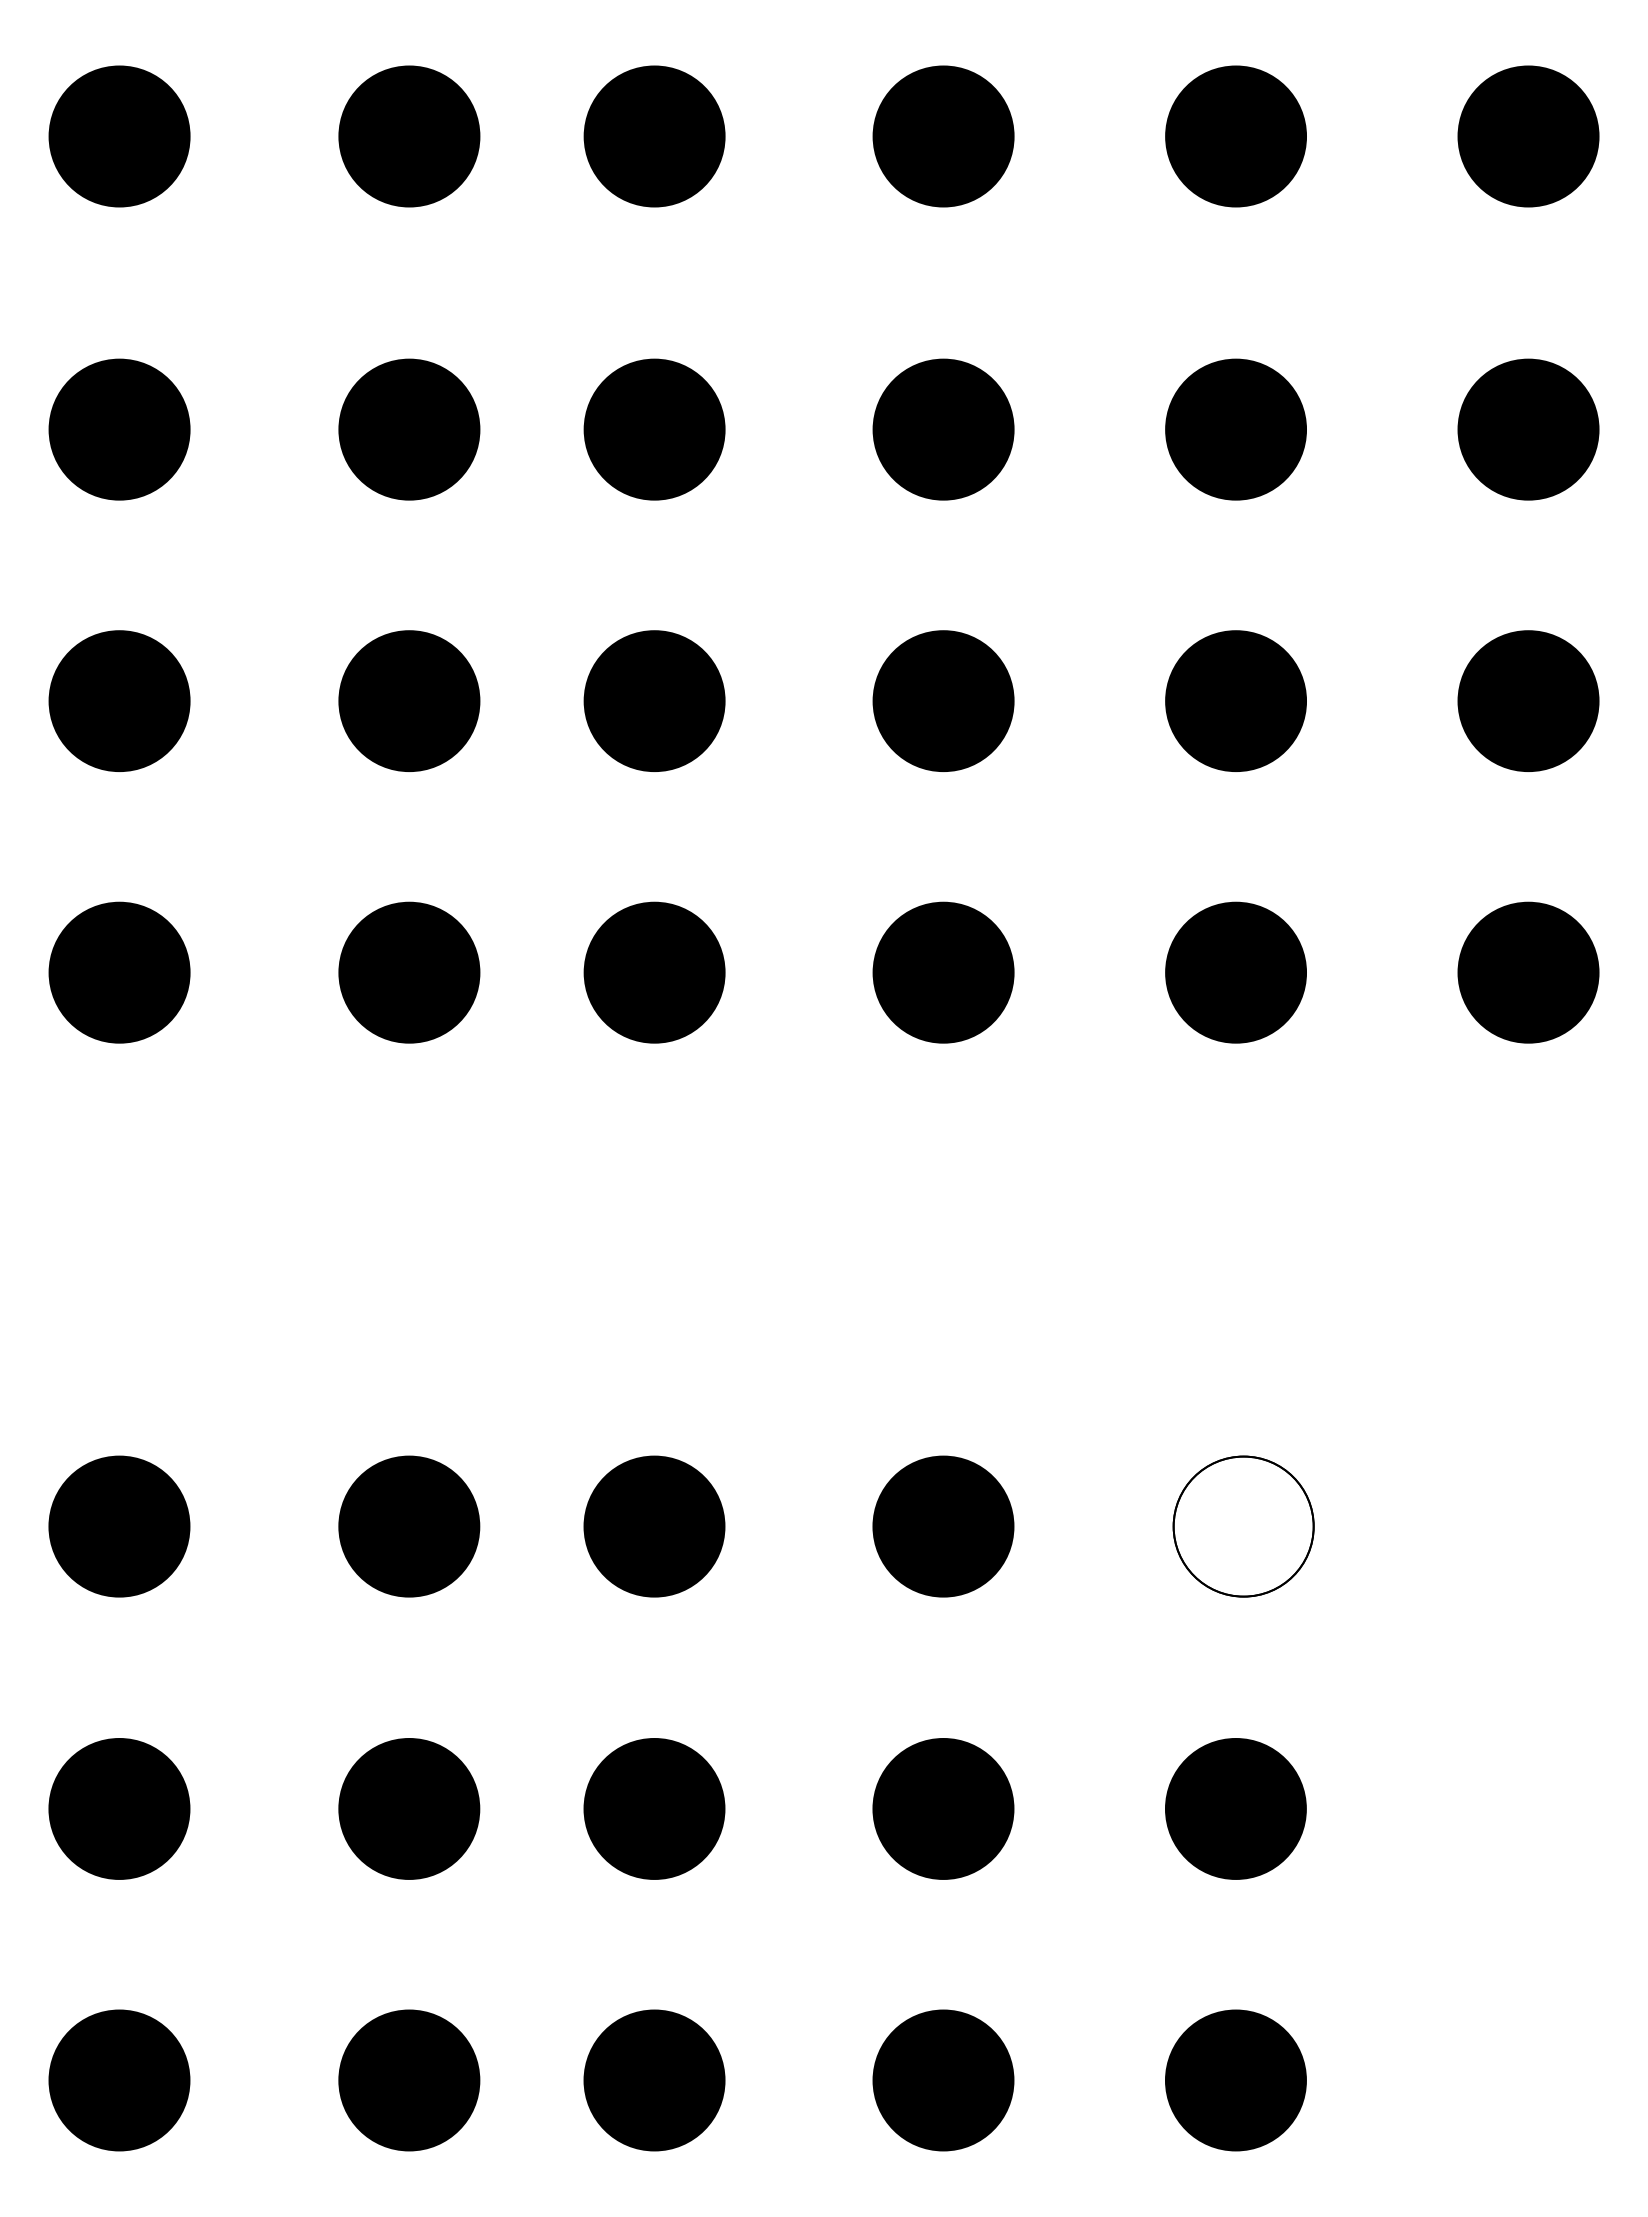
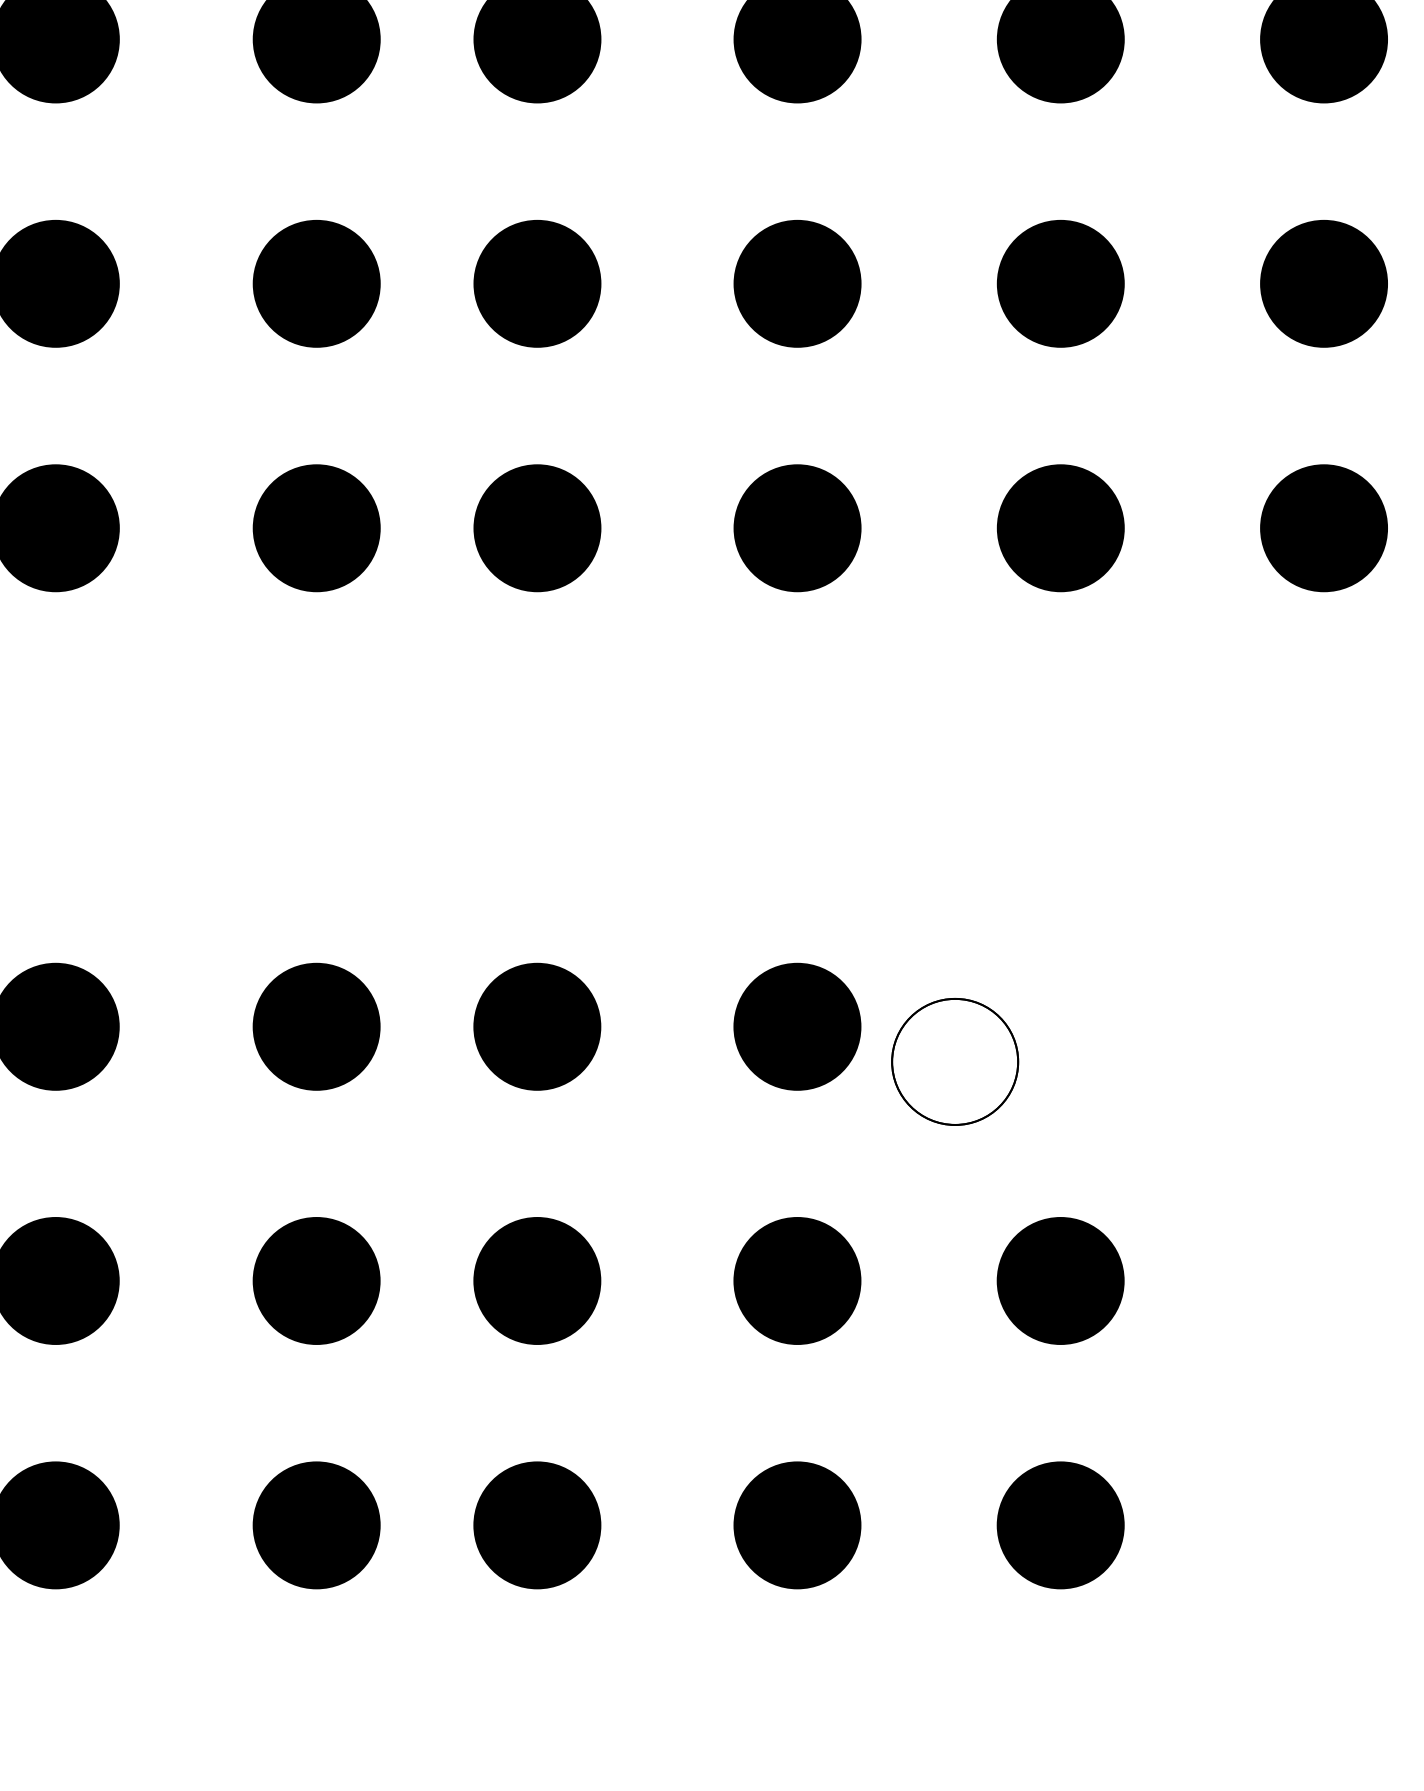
part: (1243, 1526) -> (954, 1061), moved

